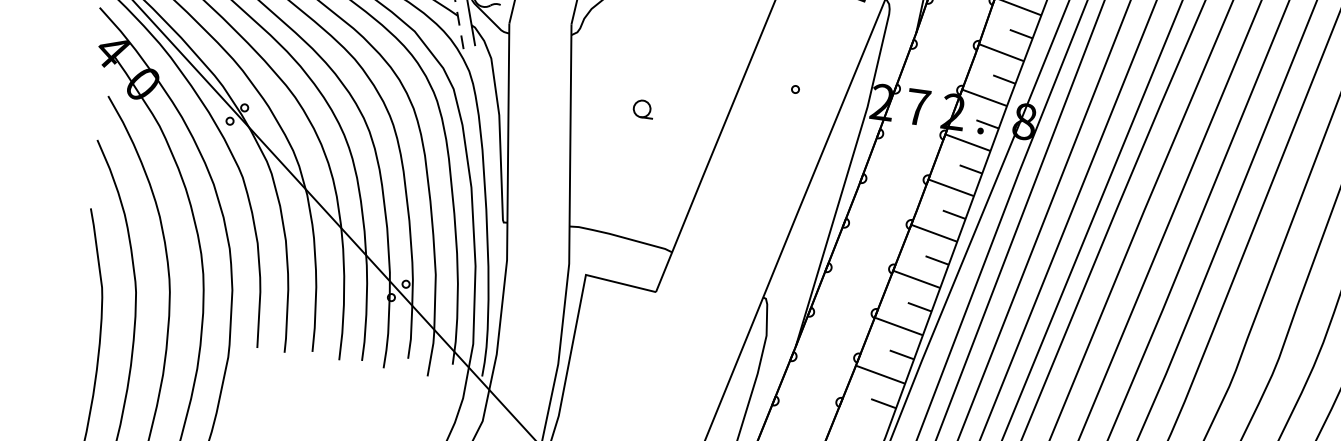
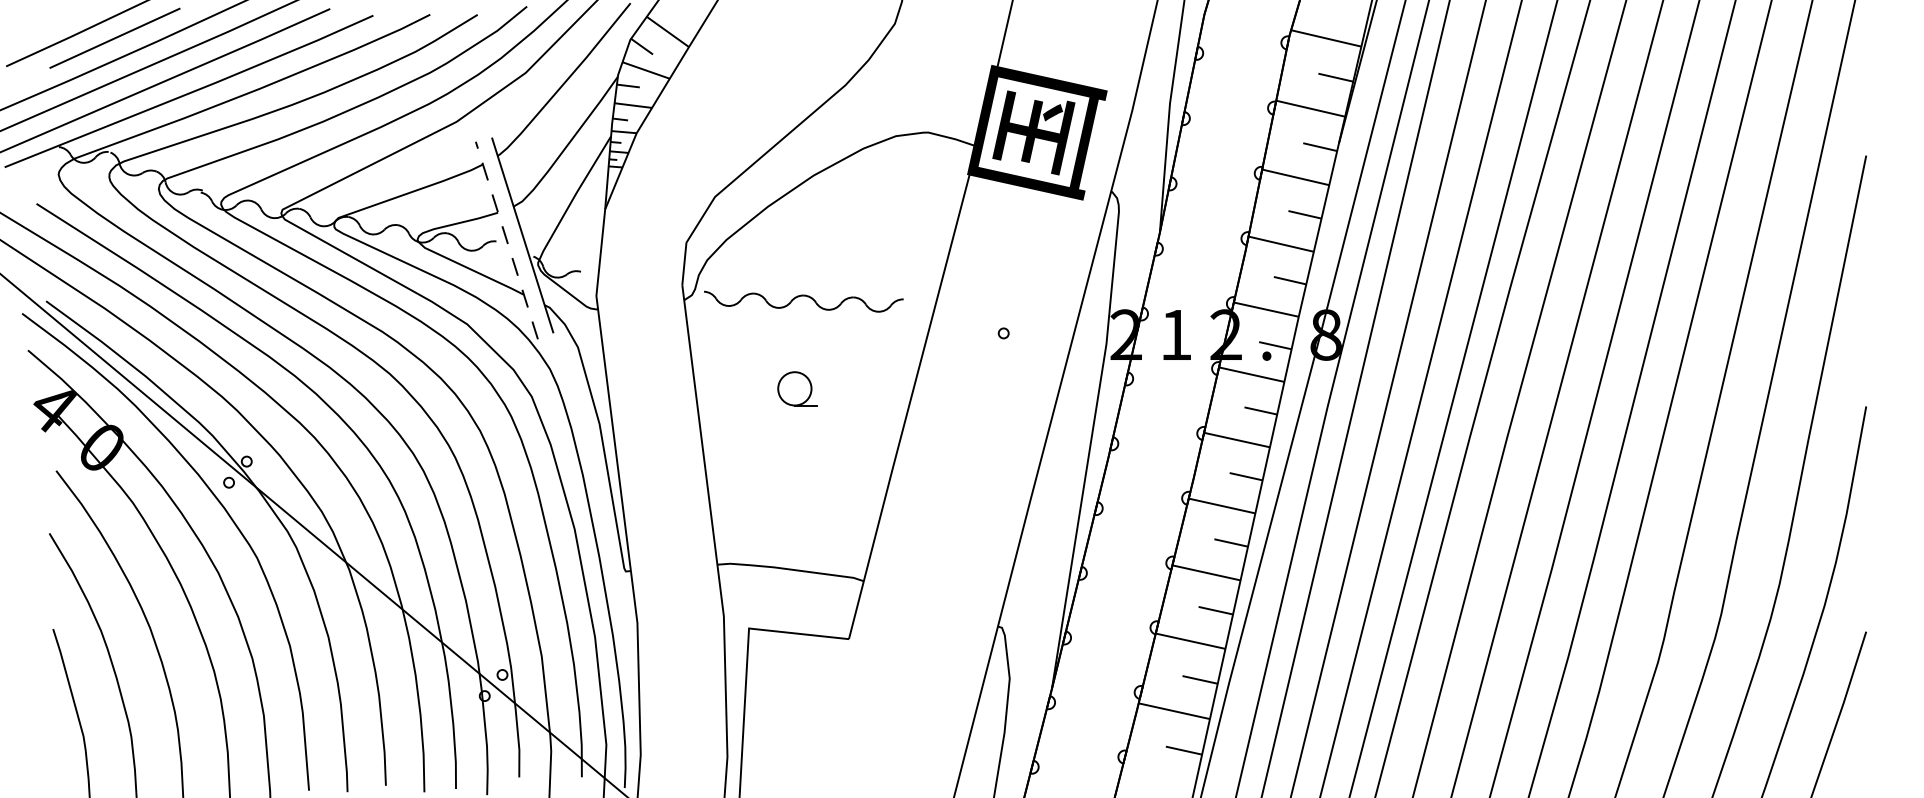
part: (656, 47) -> (803, 301), added
text: (918, 106) -> (1176, 334), 7 -> 1
part: (643, 108) -> (797, 388), size x1.43

